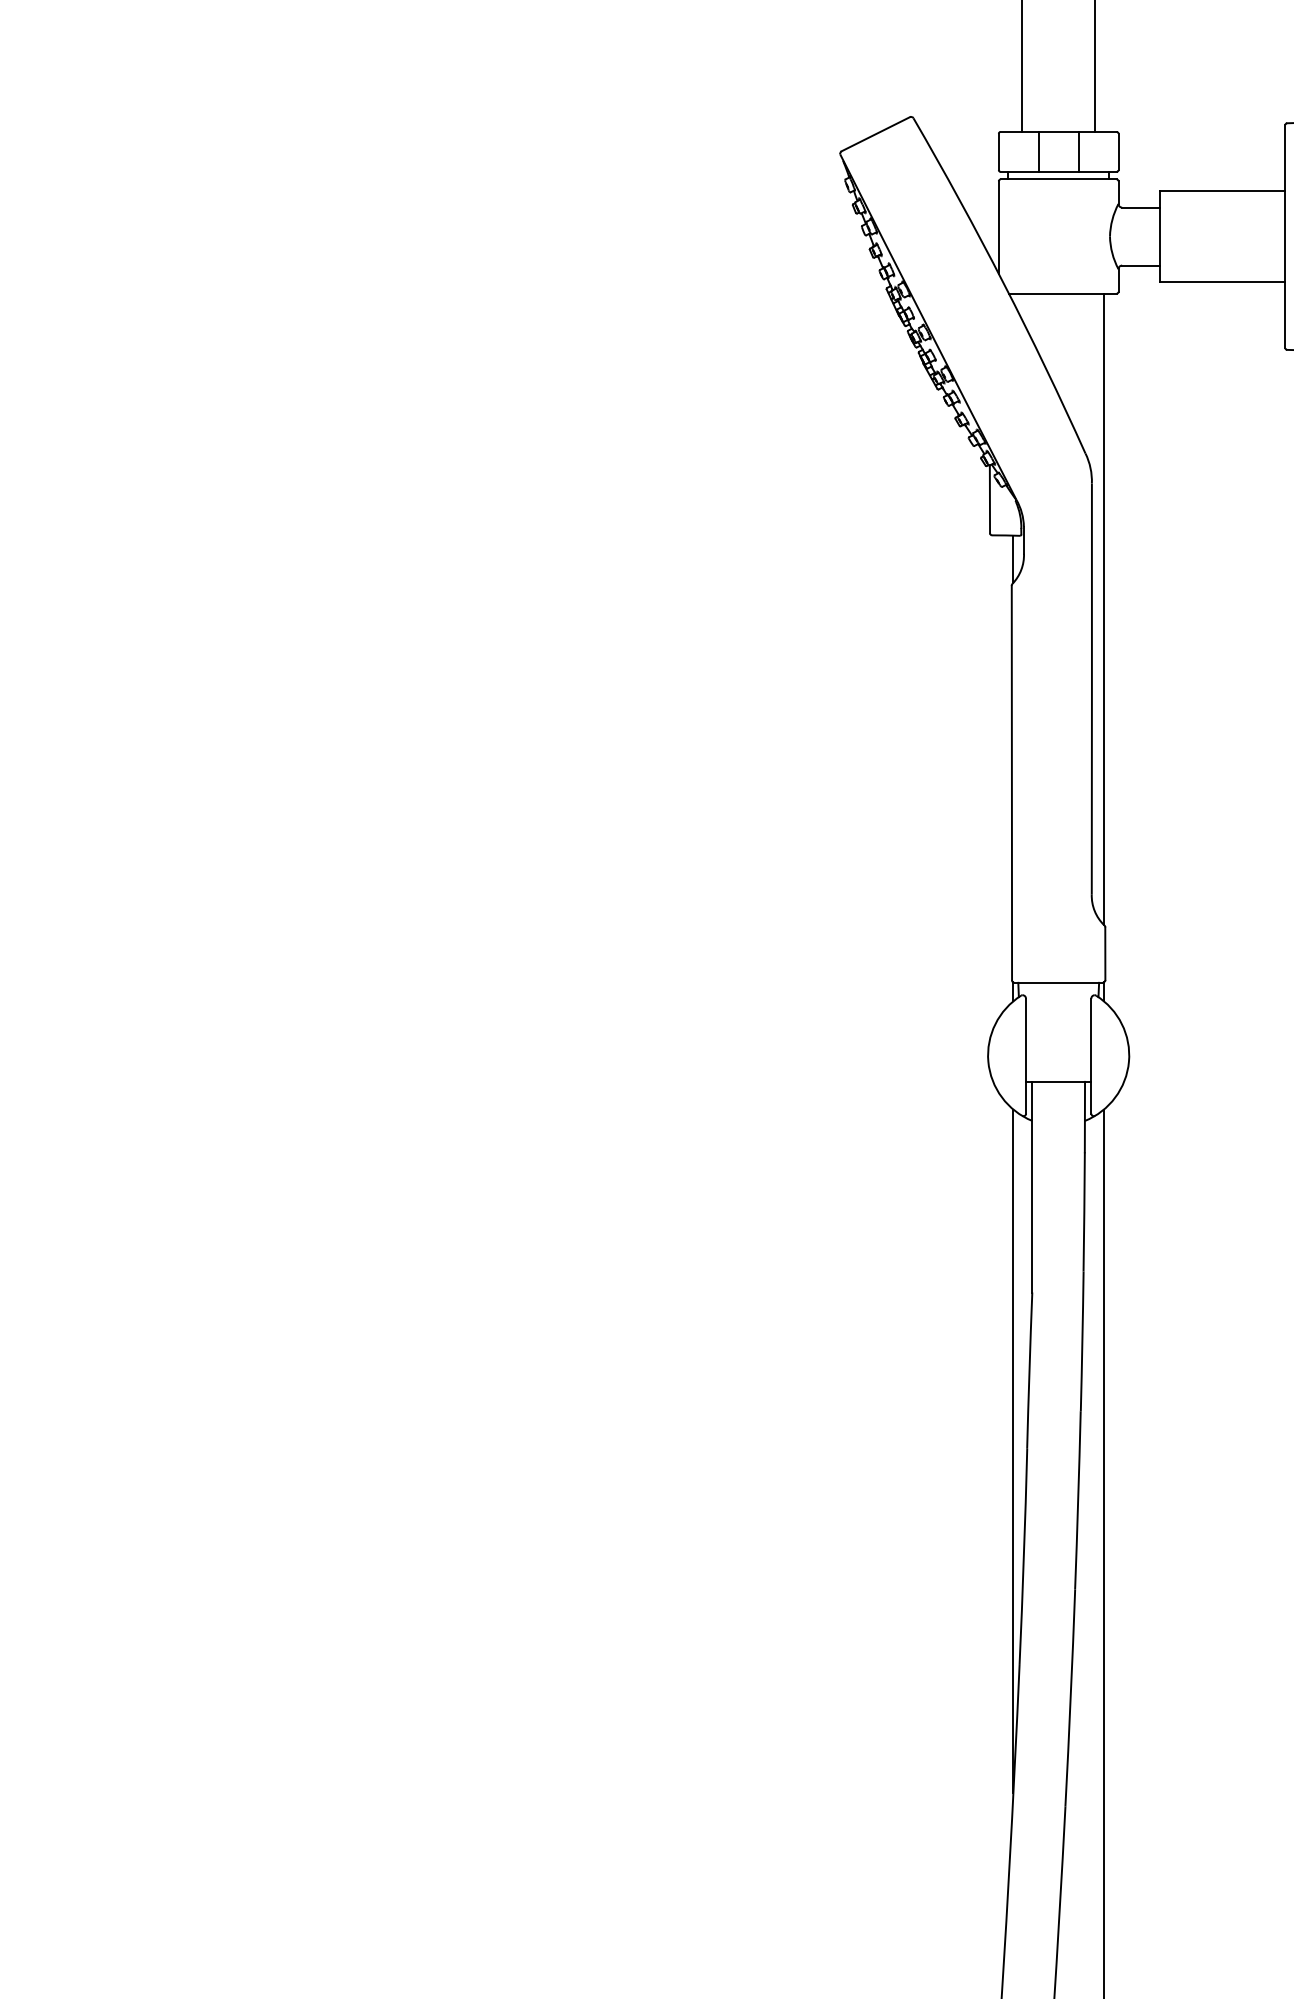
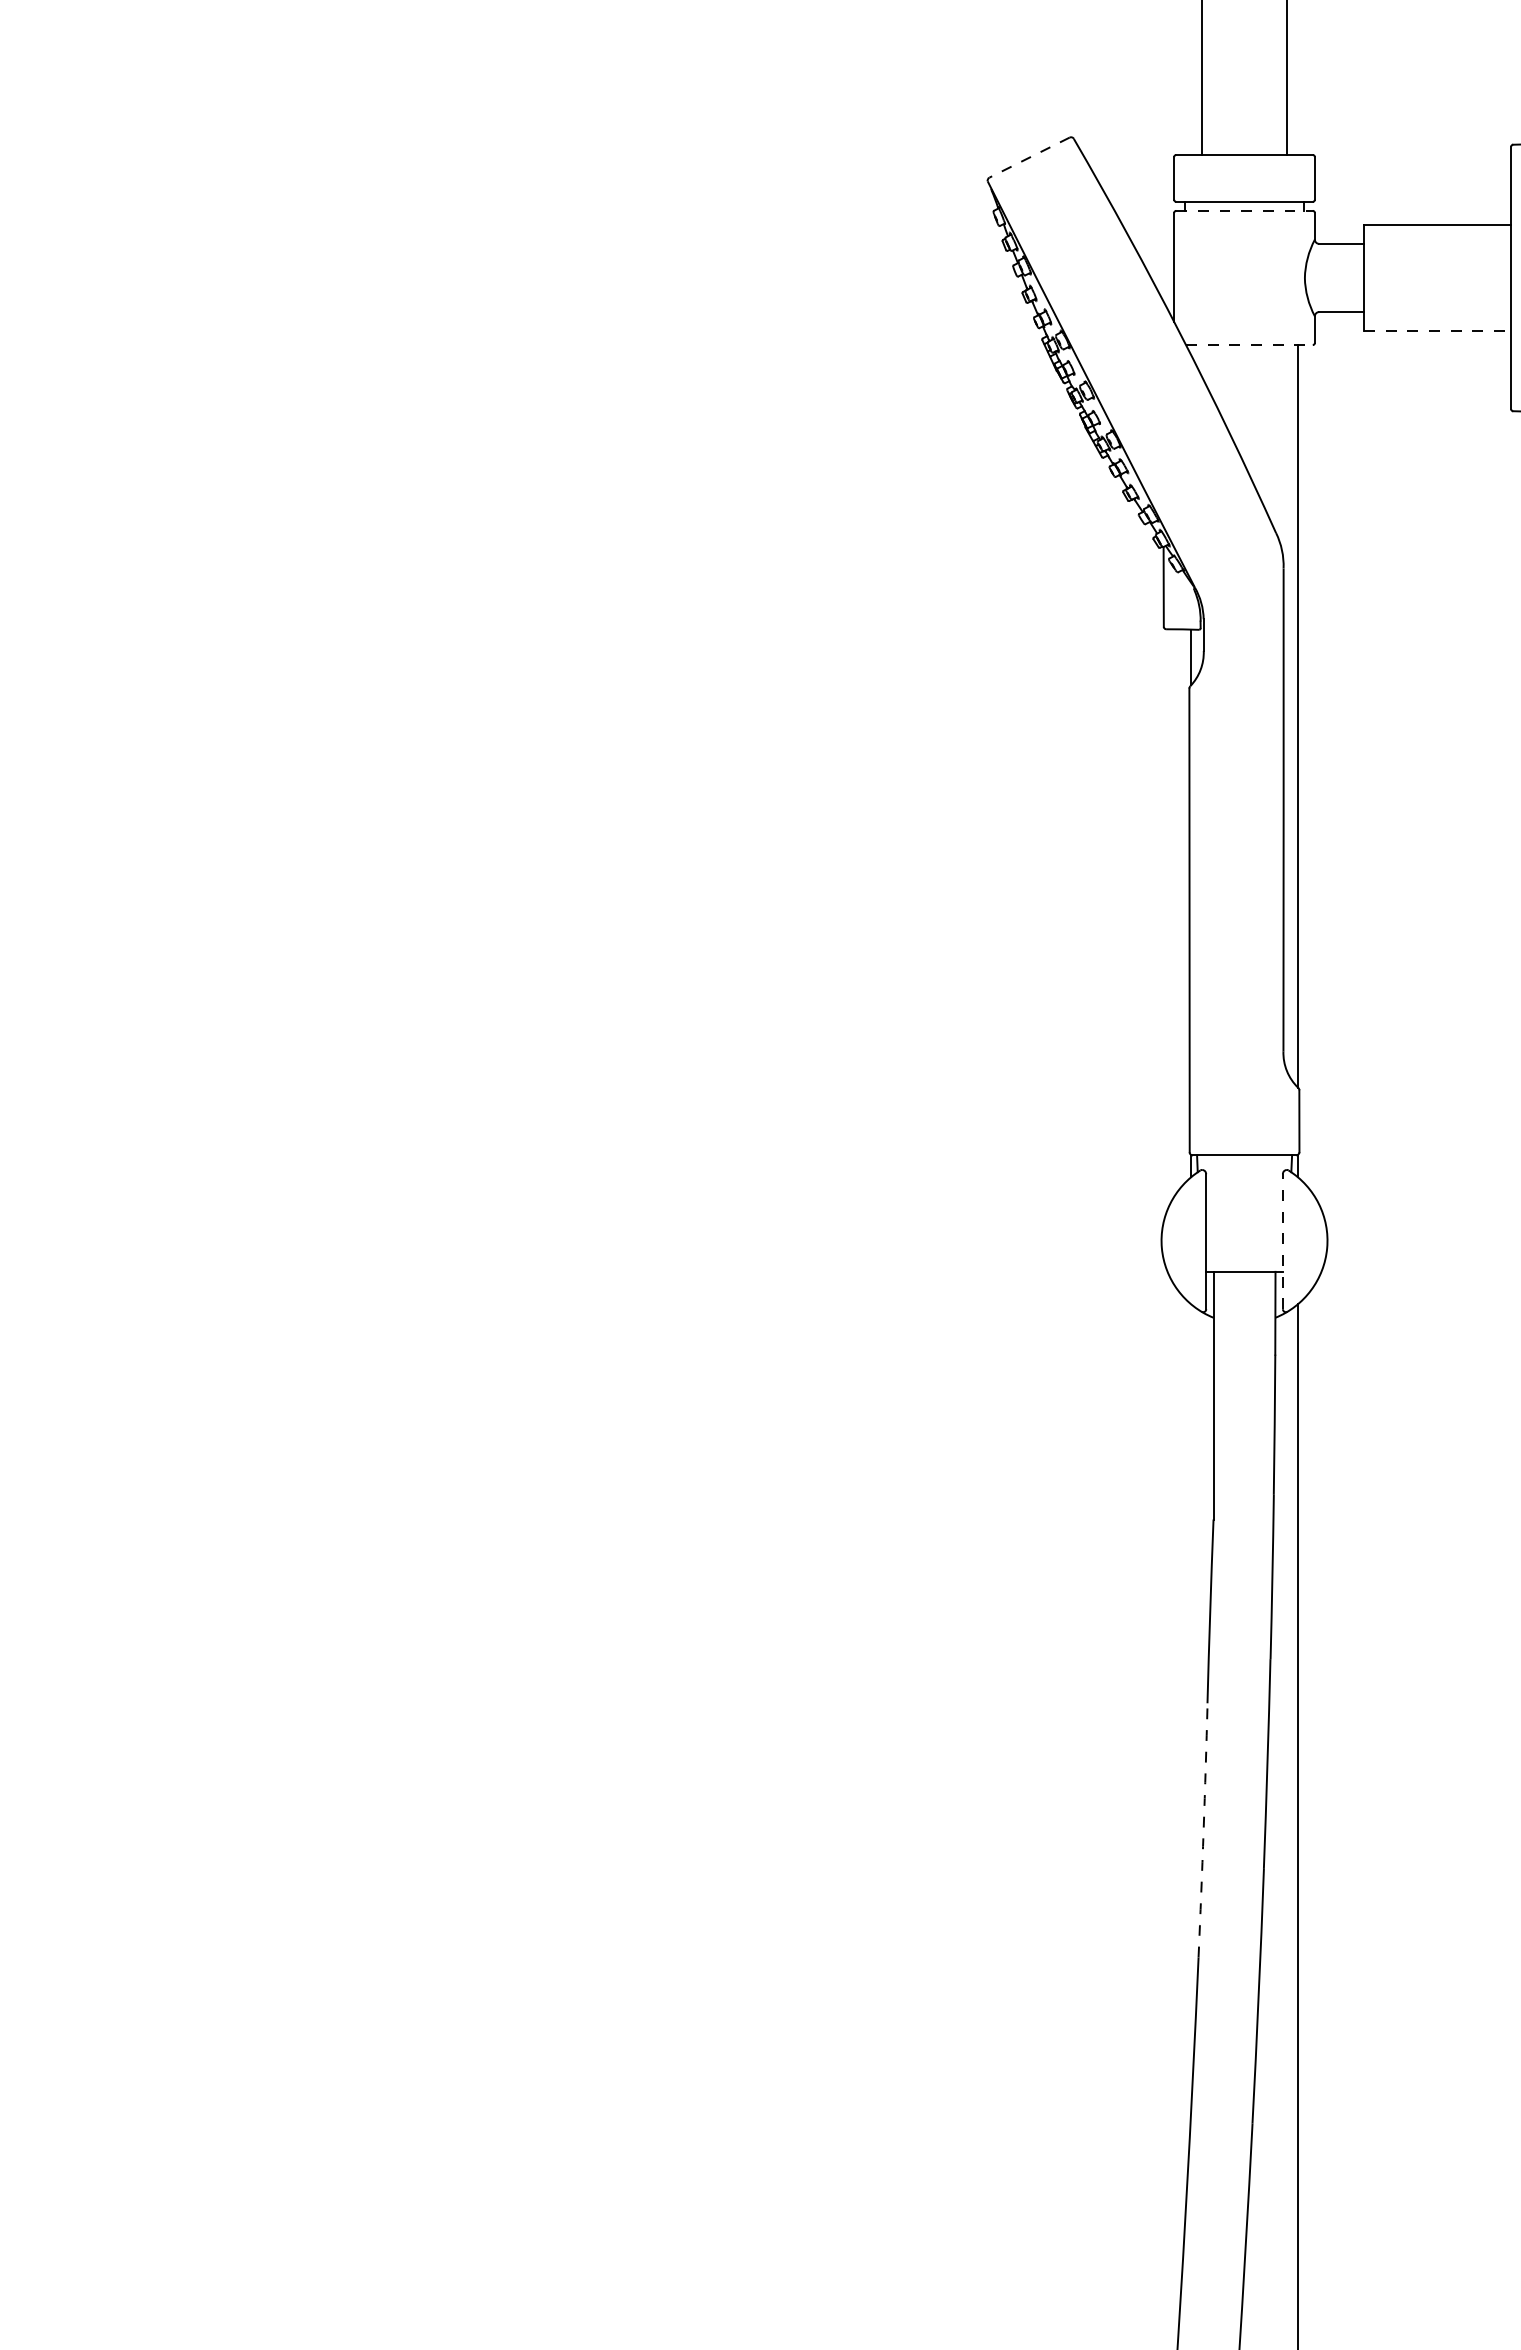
line: (875, 134) -> (1029, 157), solid -> dashed
line: (1038, 151) -> (1220, 177), removed
line: (1079, 151) -> (1268, 177), removed
line: (1059, 179) -> (1245, 210), solid -> dashed
line: (1222, 282) -> (1437, 331), solid -> dashed
line: (1062, 294) -> (1249, 345), solid -> dashed
line: (1090, 1056) -> (1282, 1241), solid -> dashed
line: (1013, 1451) -> (1191, 1706), removed
arc: (1023, 1557) -> (1203, 1830), solid -> dashed

